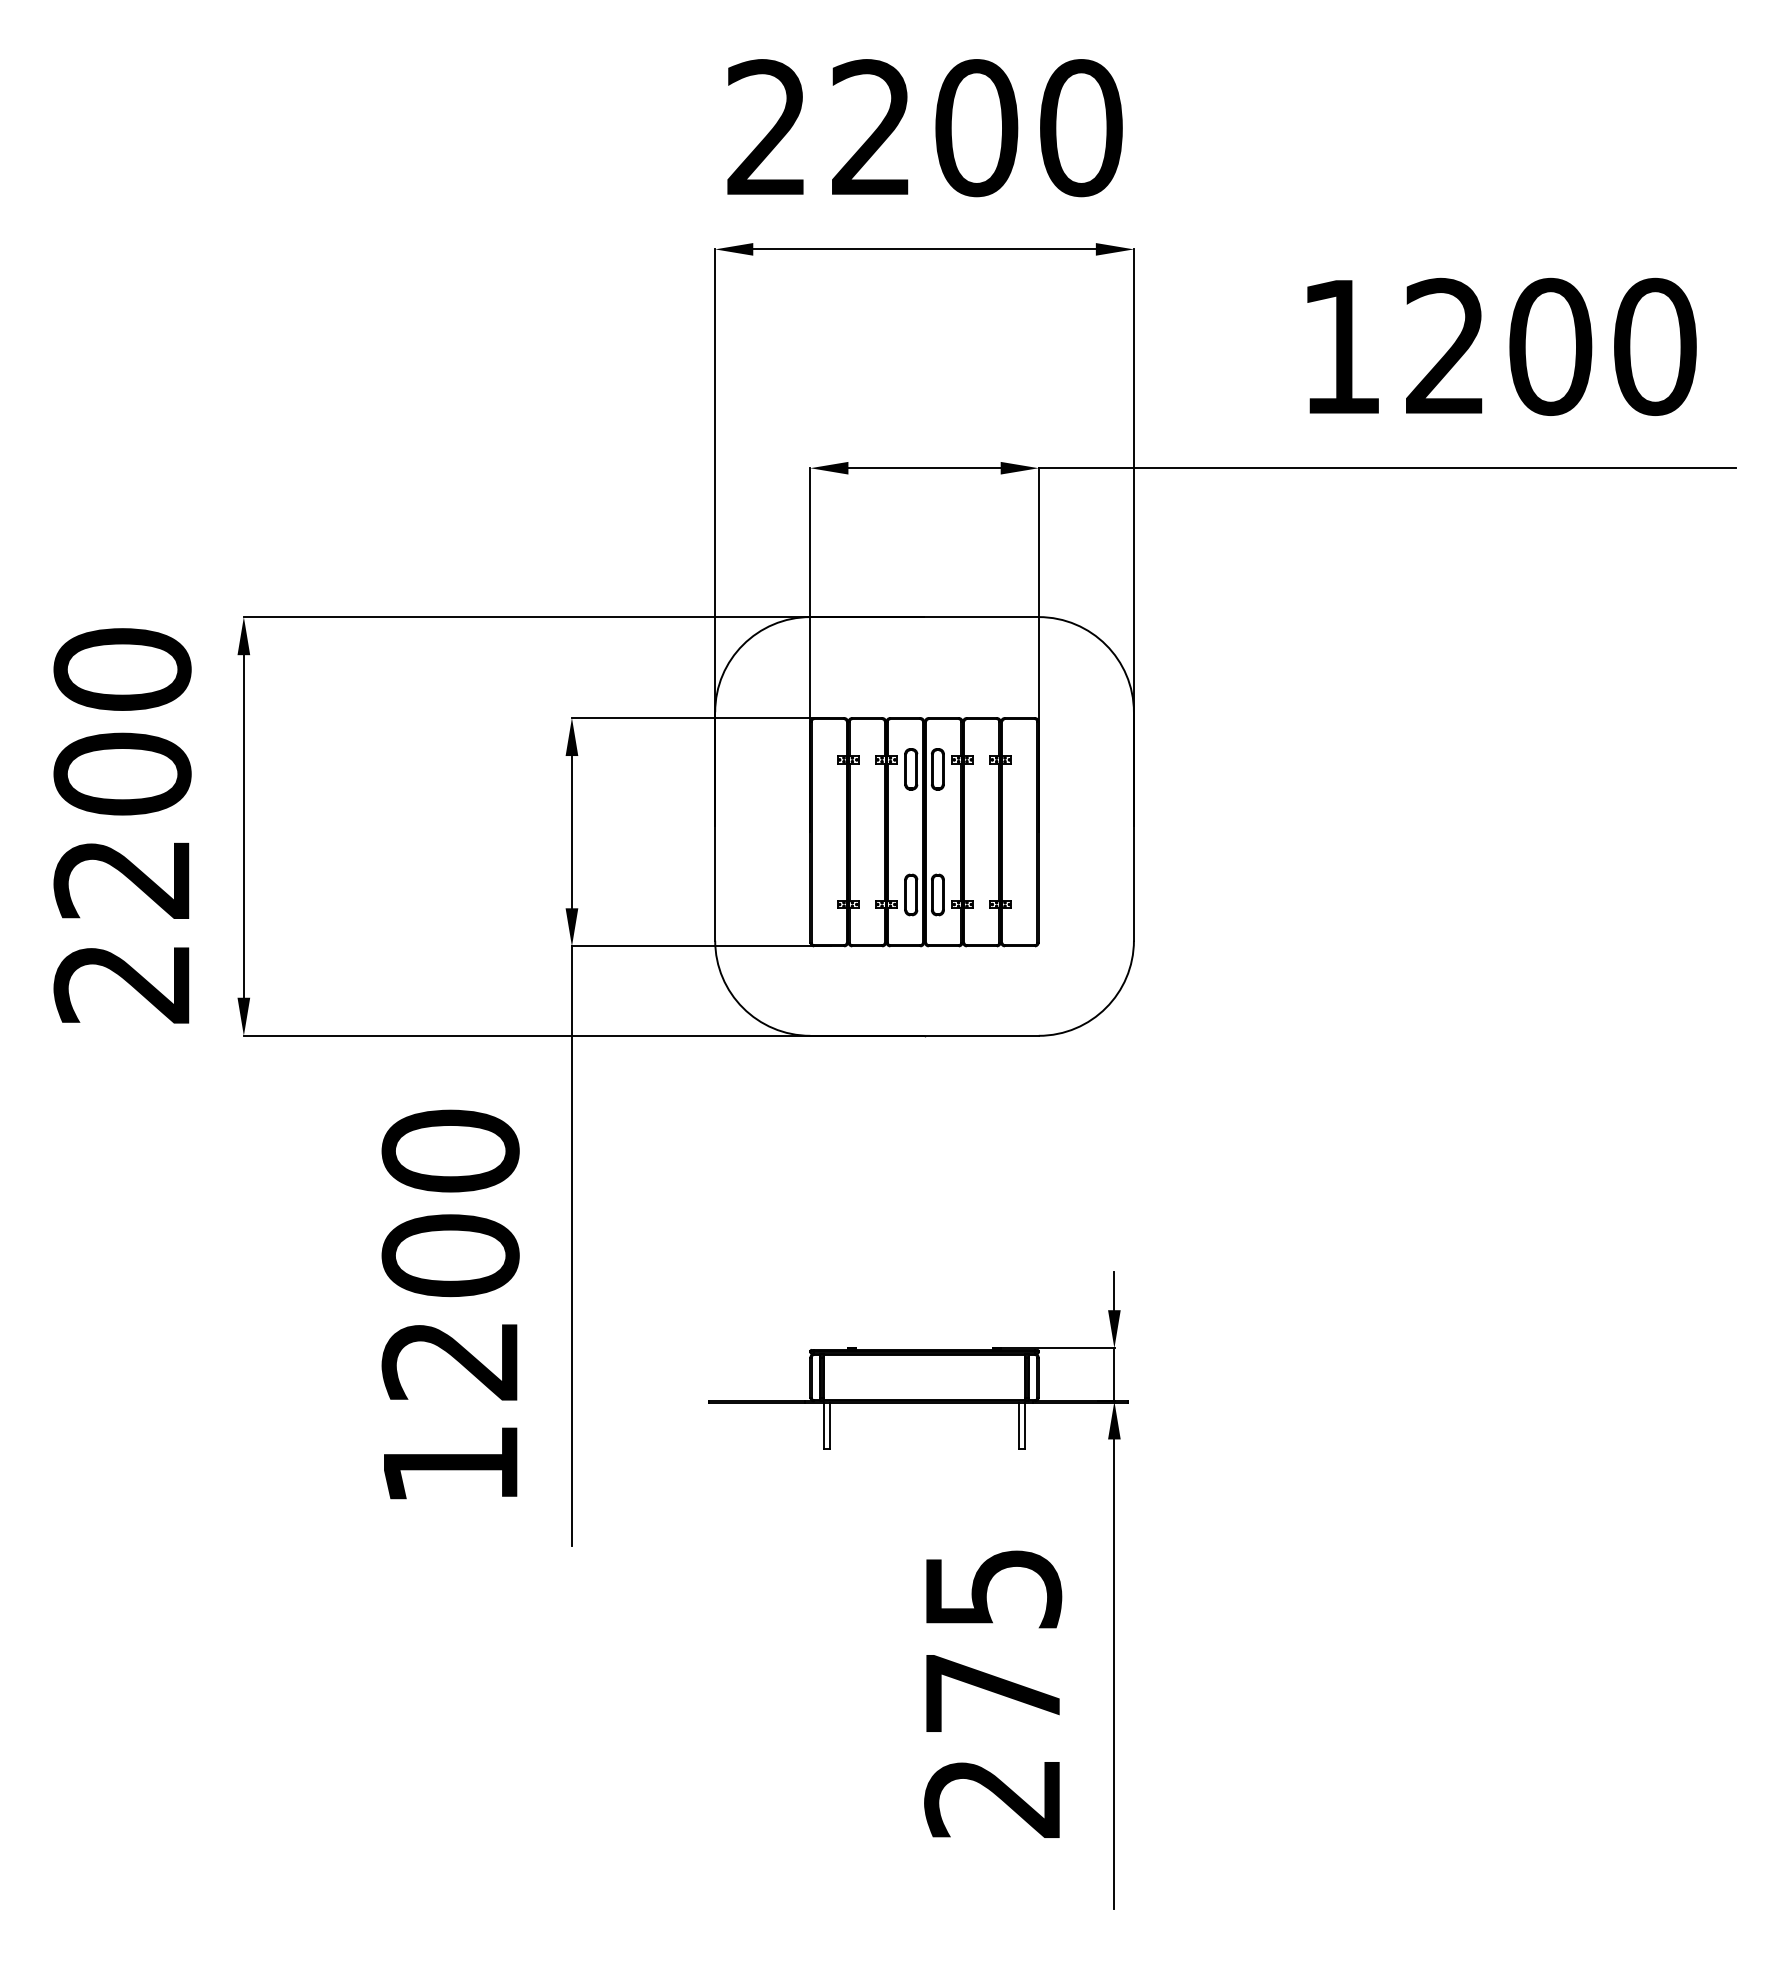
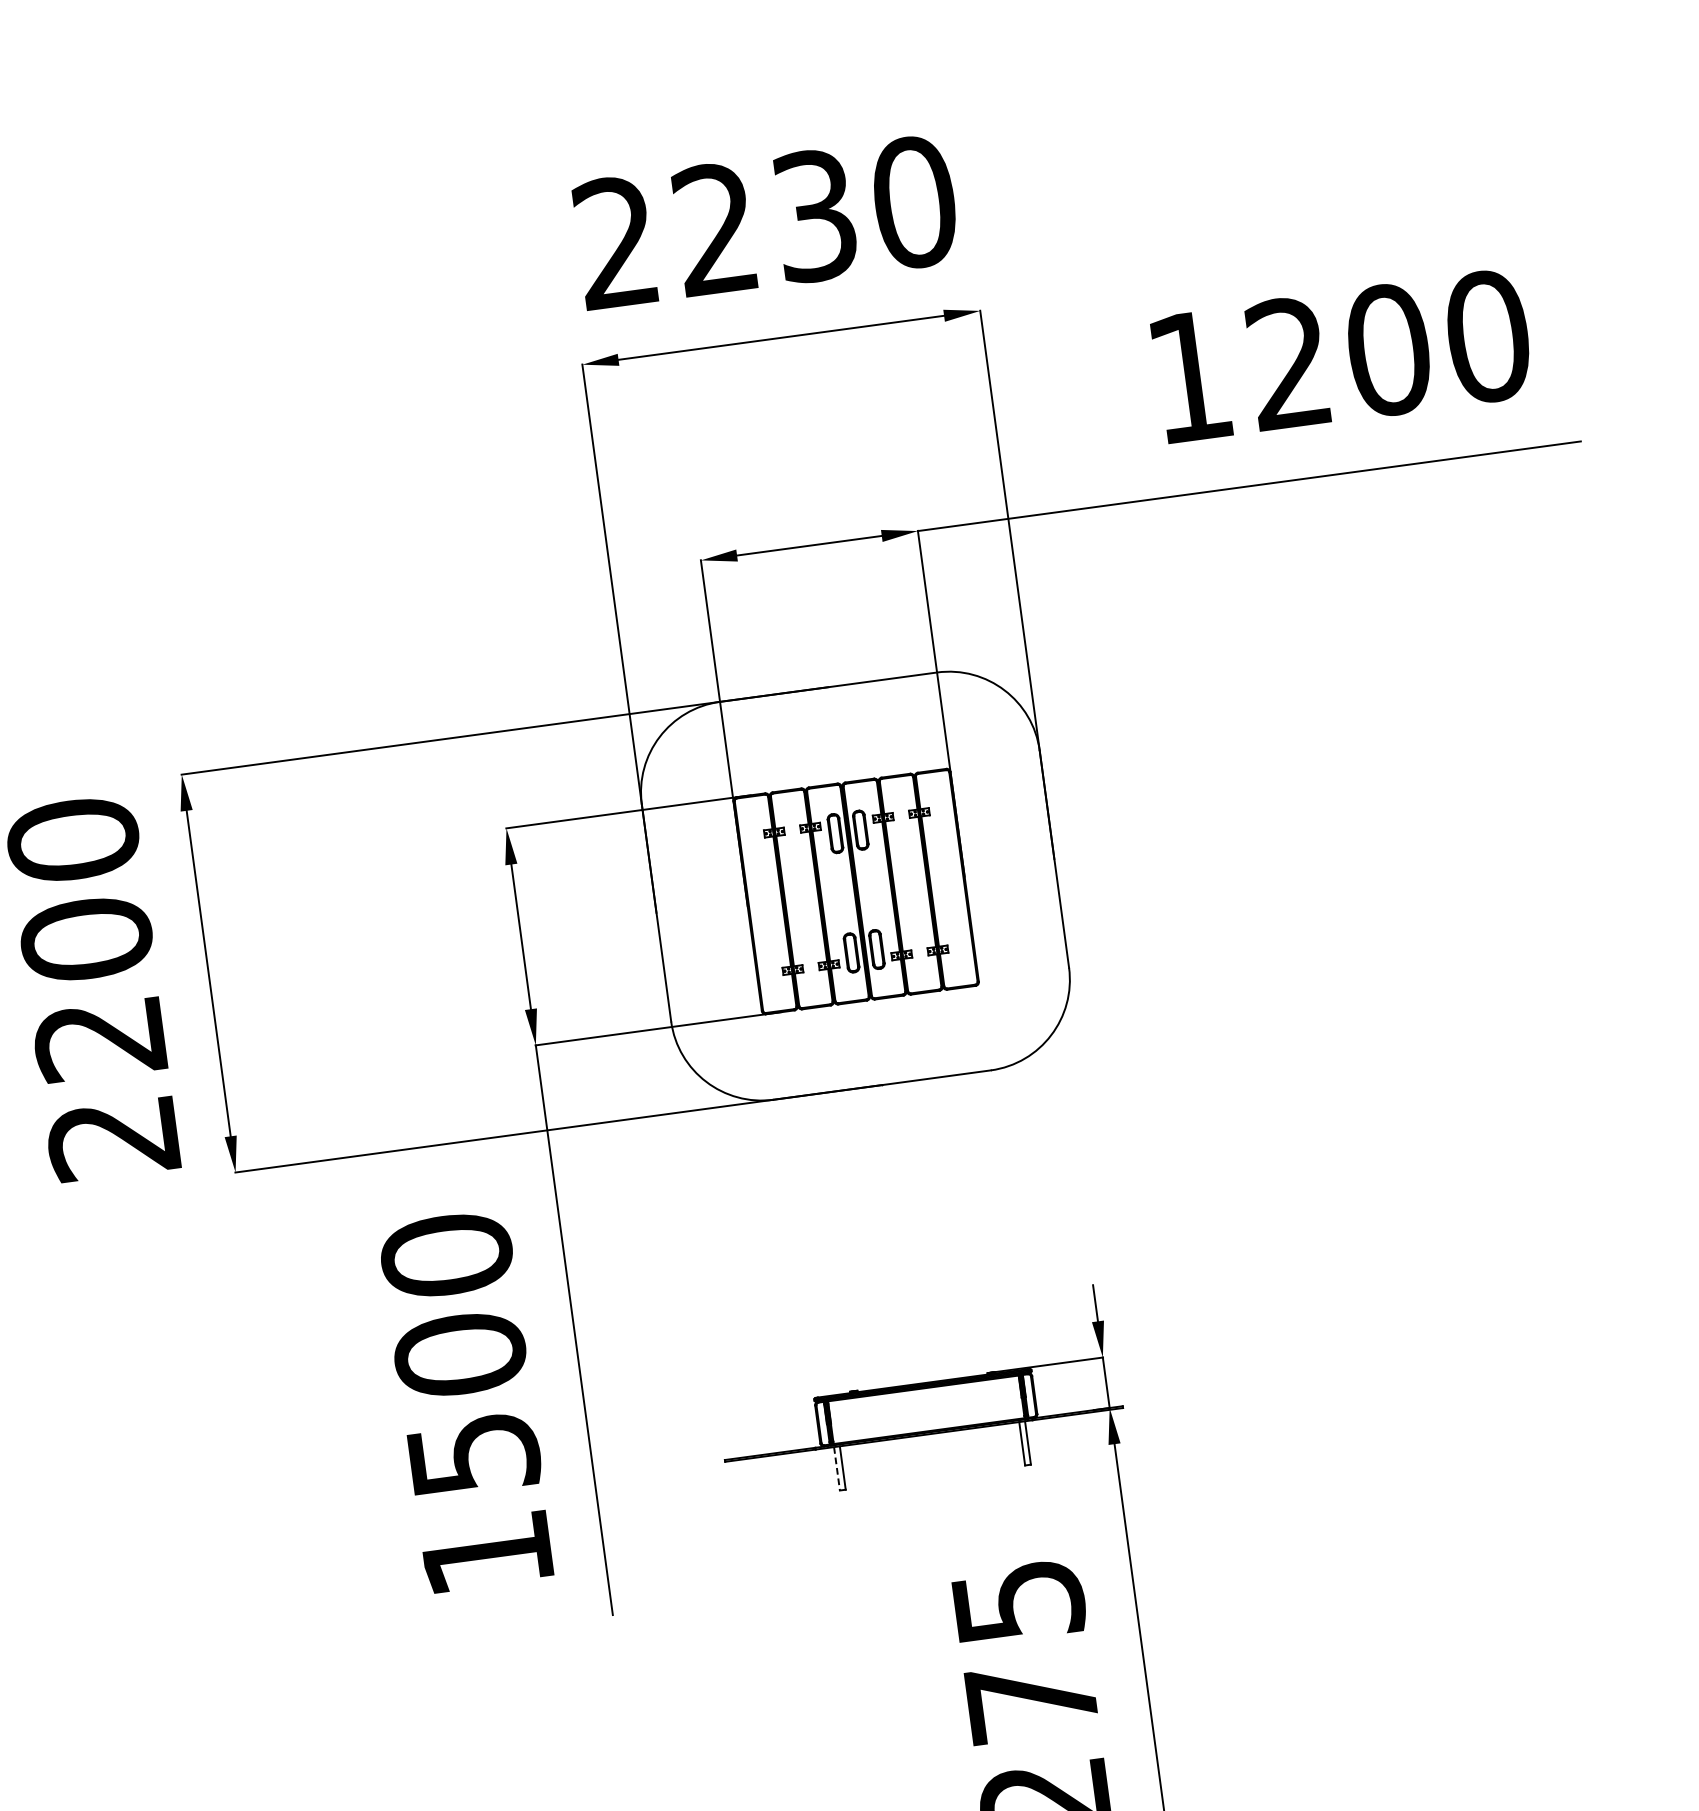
text: (976, 128) -> (815, 216), 2200 -> 2230
text: (450, 1361) -> (473, 1455), 1200 -> 1500
line: (824, 1426) -> (837, 1469), solid -> dashed

